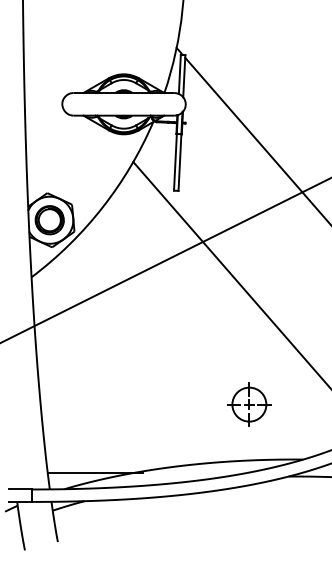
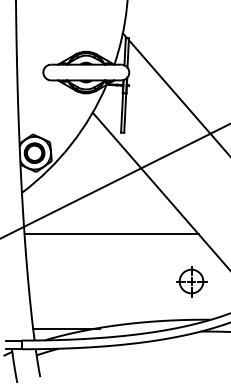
line: (160, 337) -> (111, 234), added
part: (249, 404) -> (191, 281), moved

